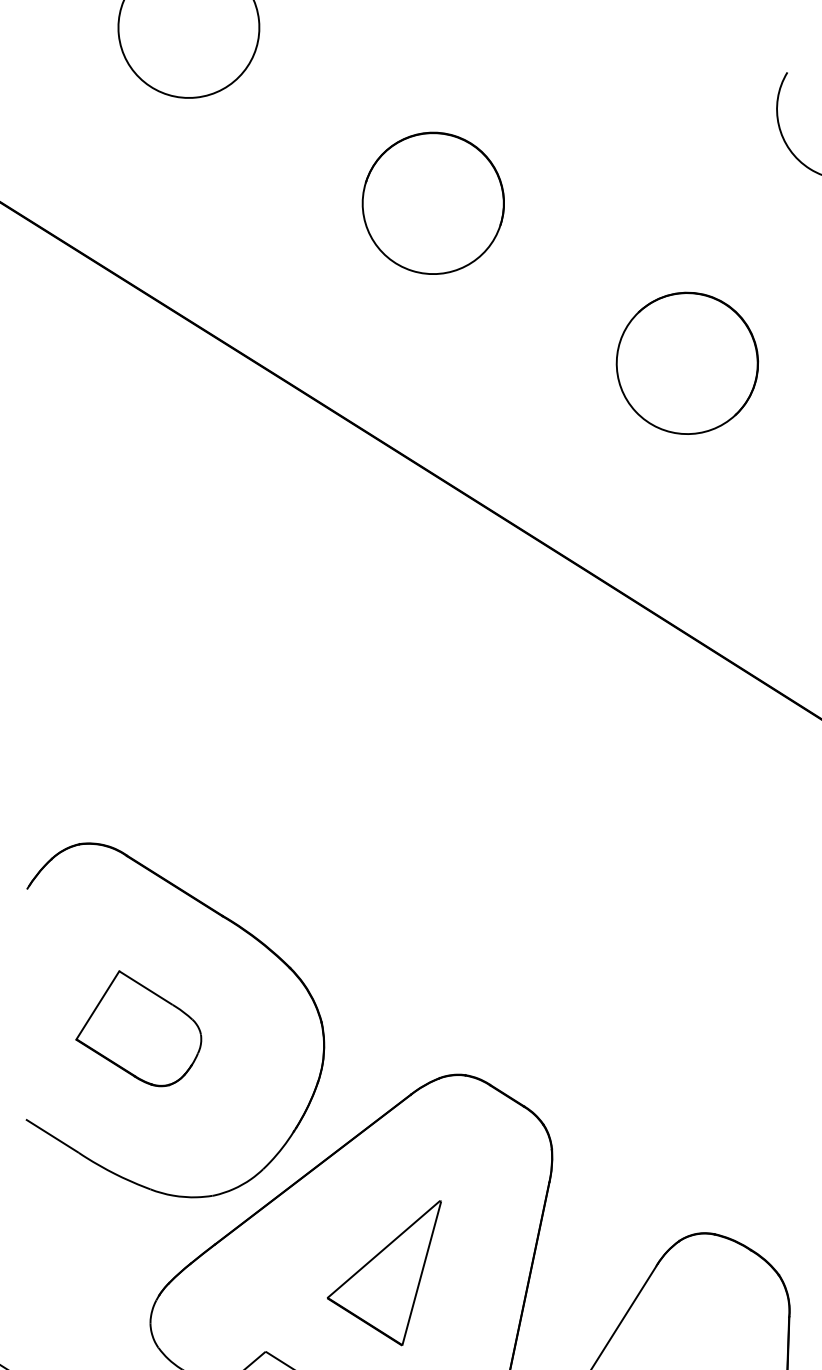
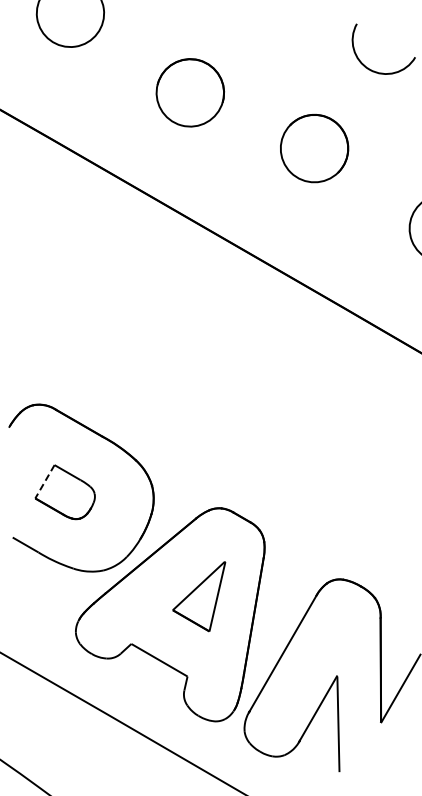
part: (687, 363) -> (314, 148), moved
line: (96, 1006) -> (44, 482), solid -> dashed
part: (384, 1271) -> (199, 596), moved

